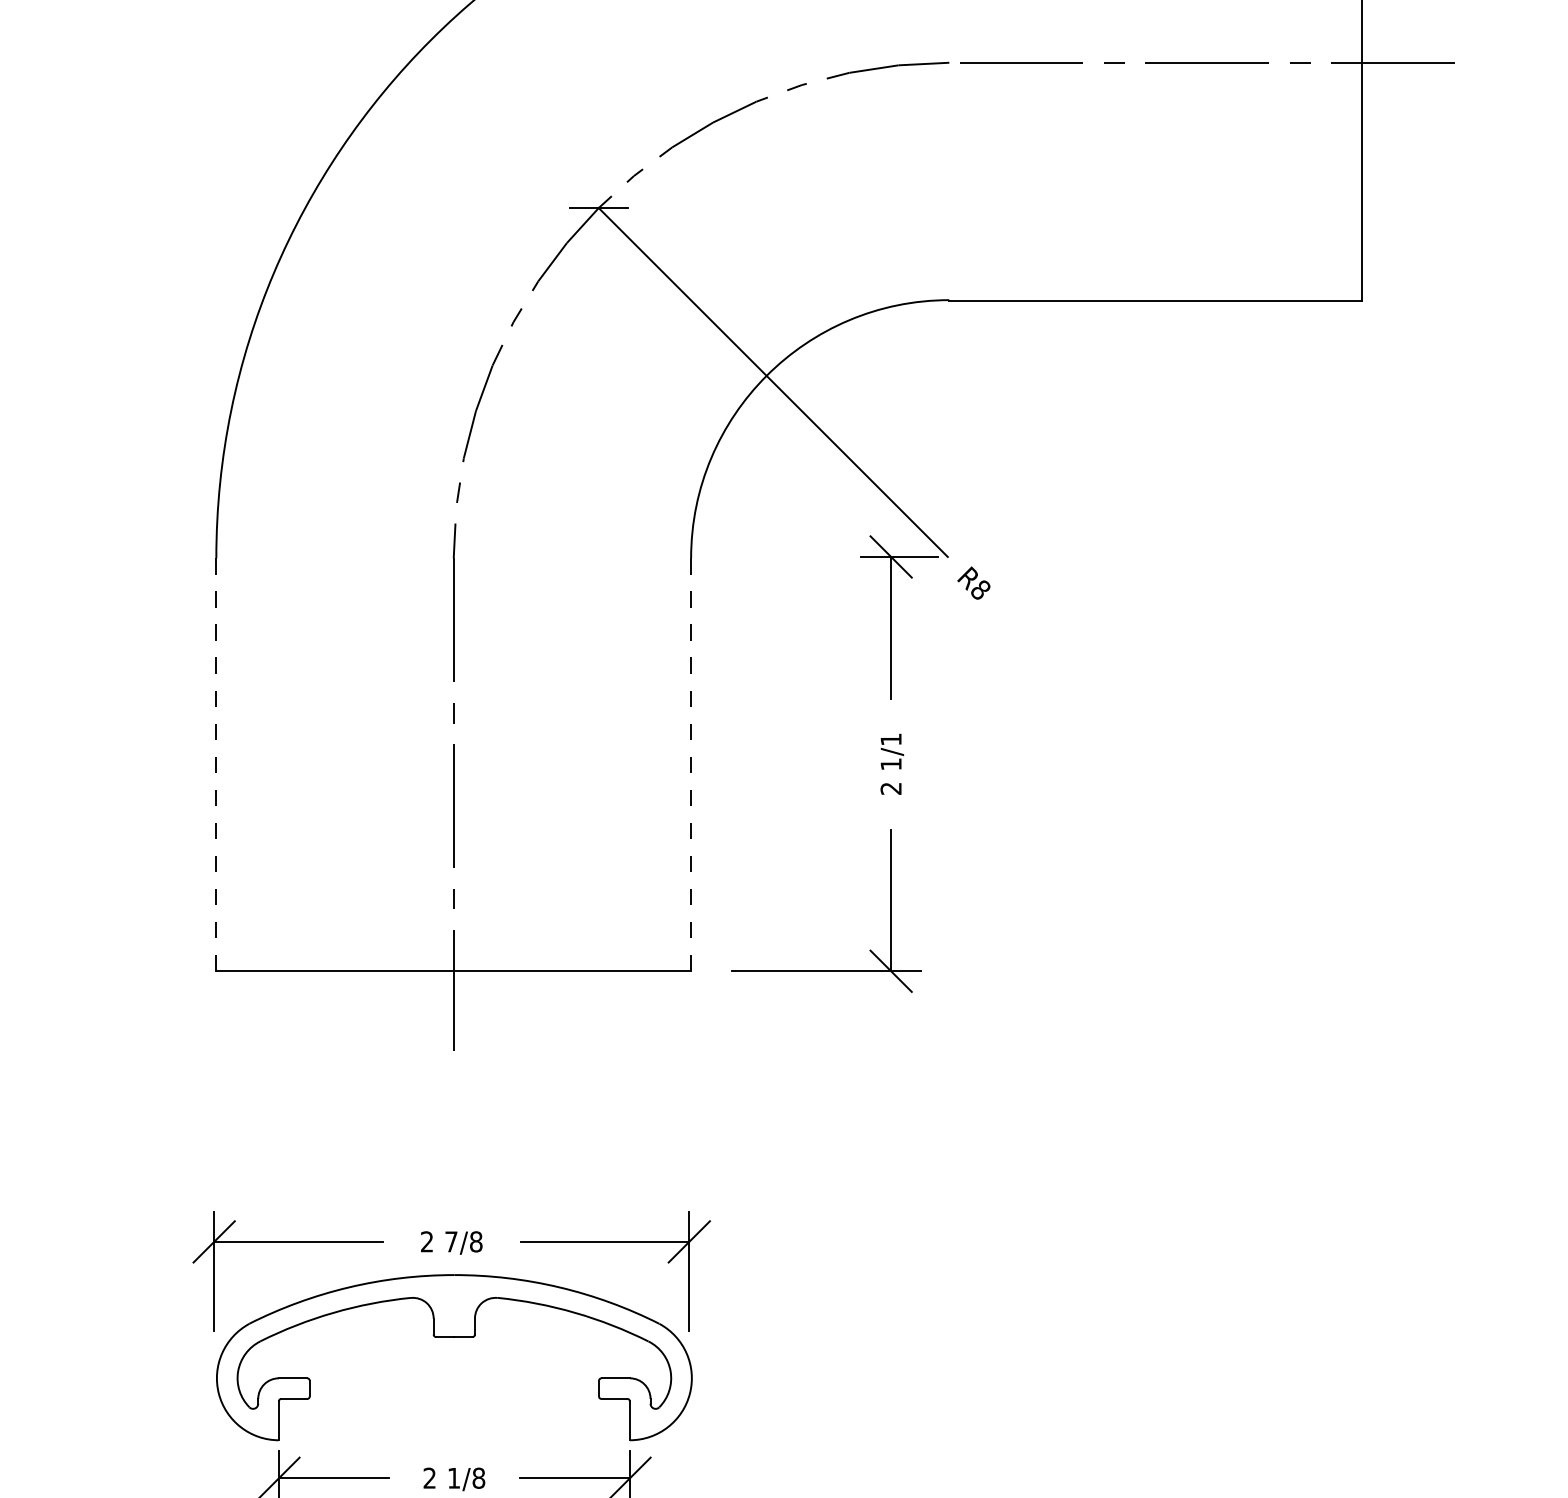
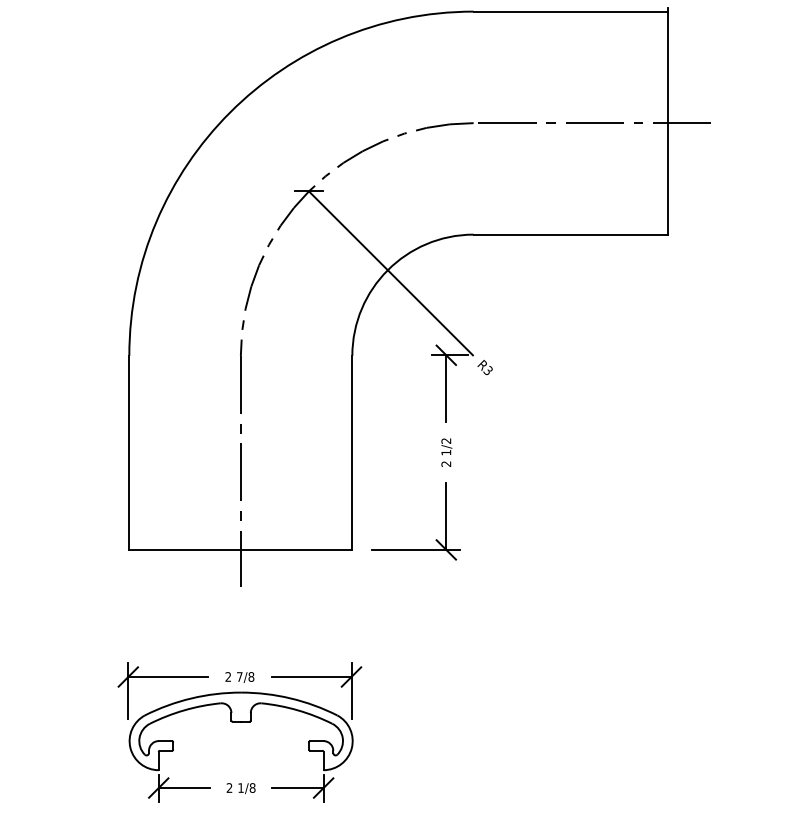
text: (978, 589) -> (487, 370), R8 -> R3
text: (891, 738) -> (446, 440), 1/1 -> 1/2
line: (216, 763) -> (129, 452), dashed -> solid
line: (691, 763) -> (352, 452), dashed -> solid

